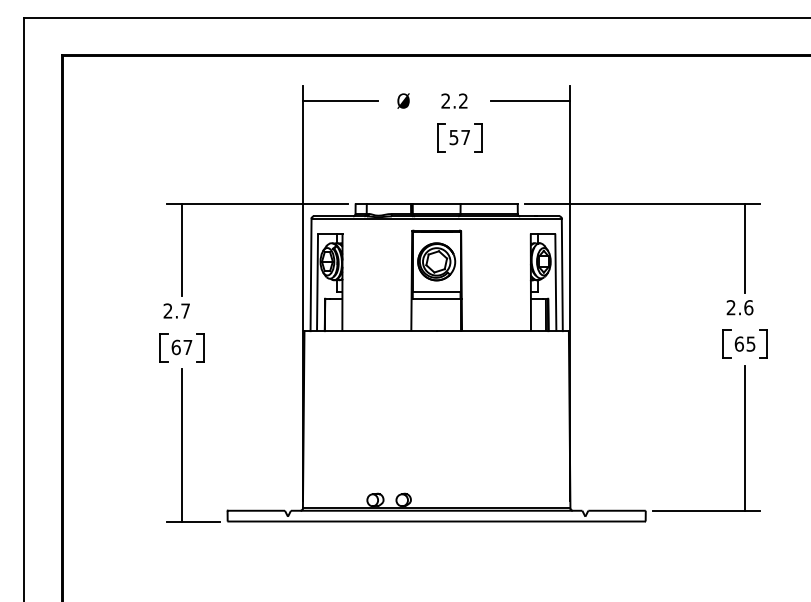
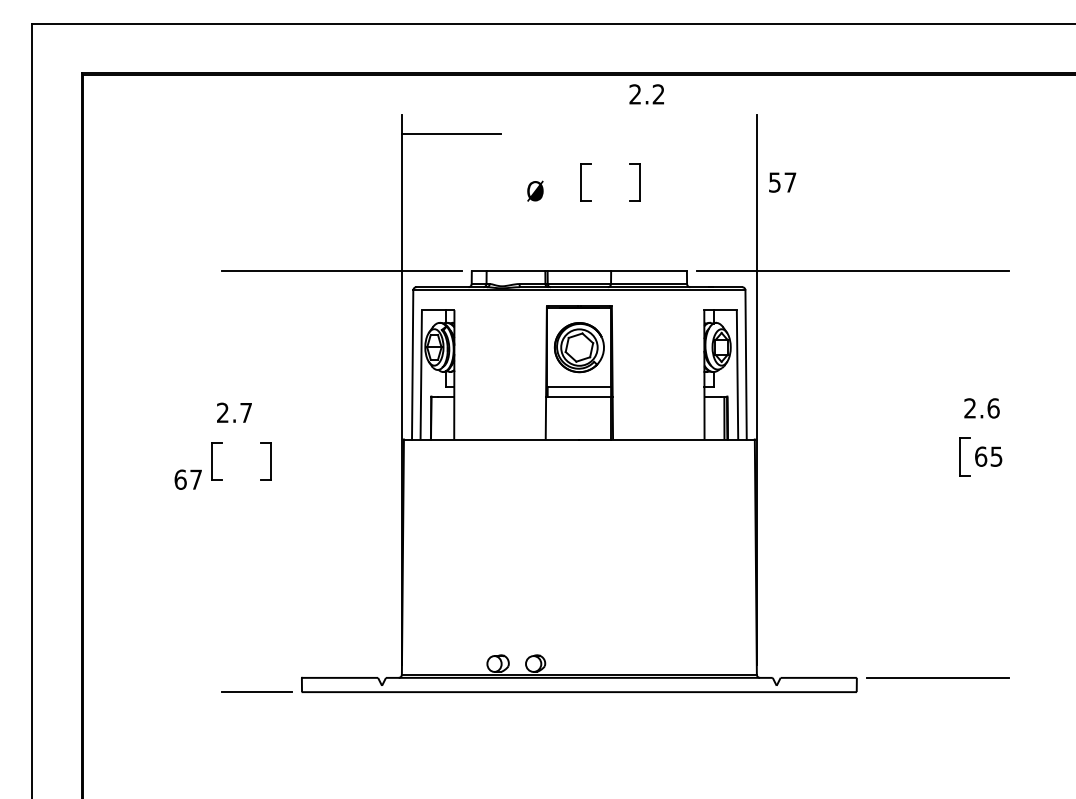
text: (403, 100) -> (535, 190), moved
text: (454, 100) -> (646, 93), moved
line: (530, 101) -> (703, 134), removed
text: (459, 137) -> (782, 182), moved
line: (745, 248) -> (989, 329), removed
line: (182, 250) -> (242, 332), removed
part: (763, 343) -> (1013, 455), removed
text: (181, 347) -> (187, 479), moved
line: (745, 437) -> (989, 580), removed
line: (182, 445) -> (242, 591), removed

